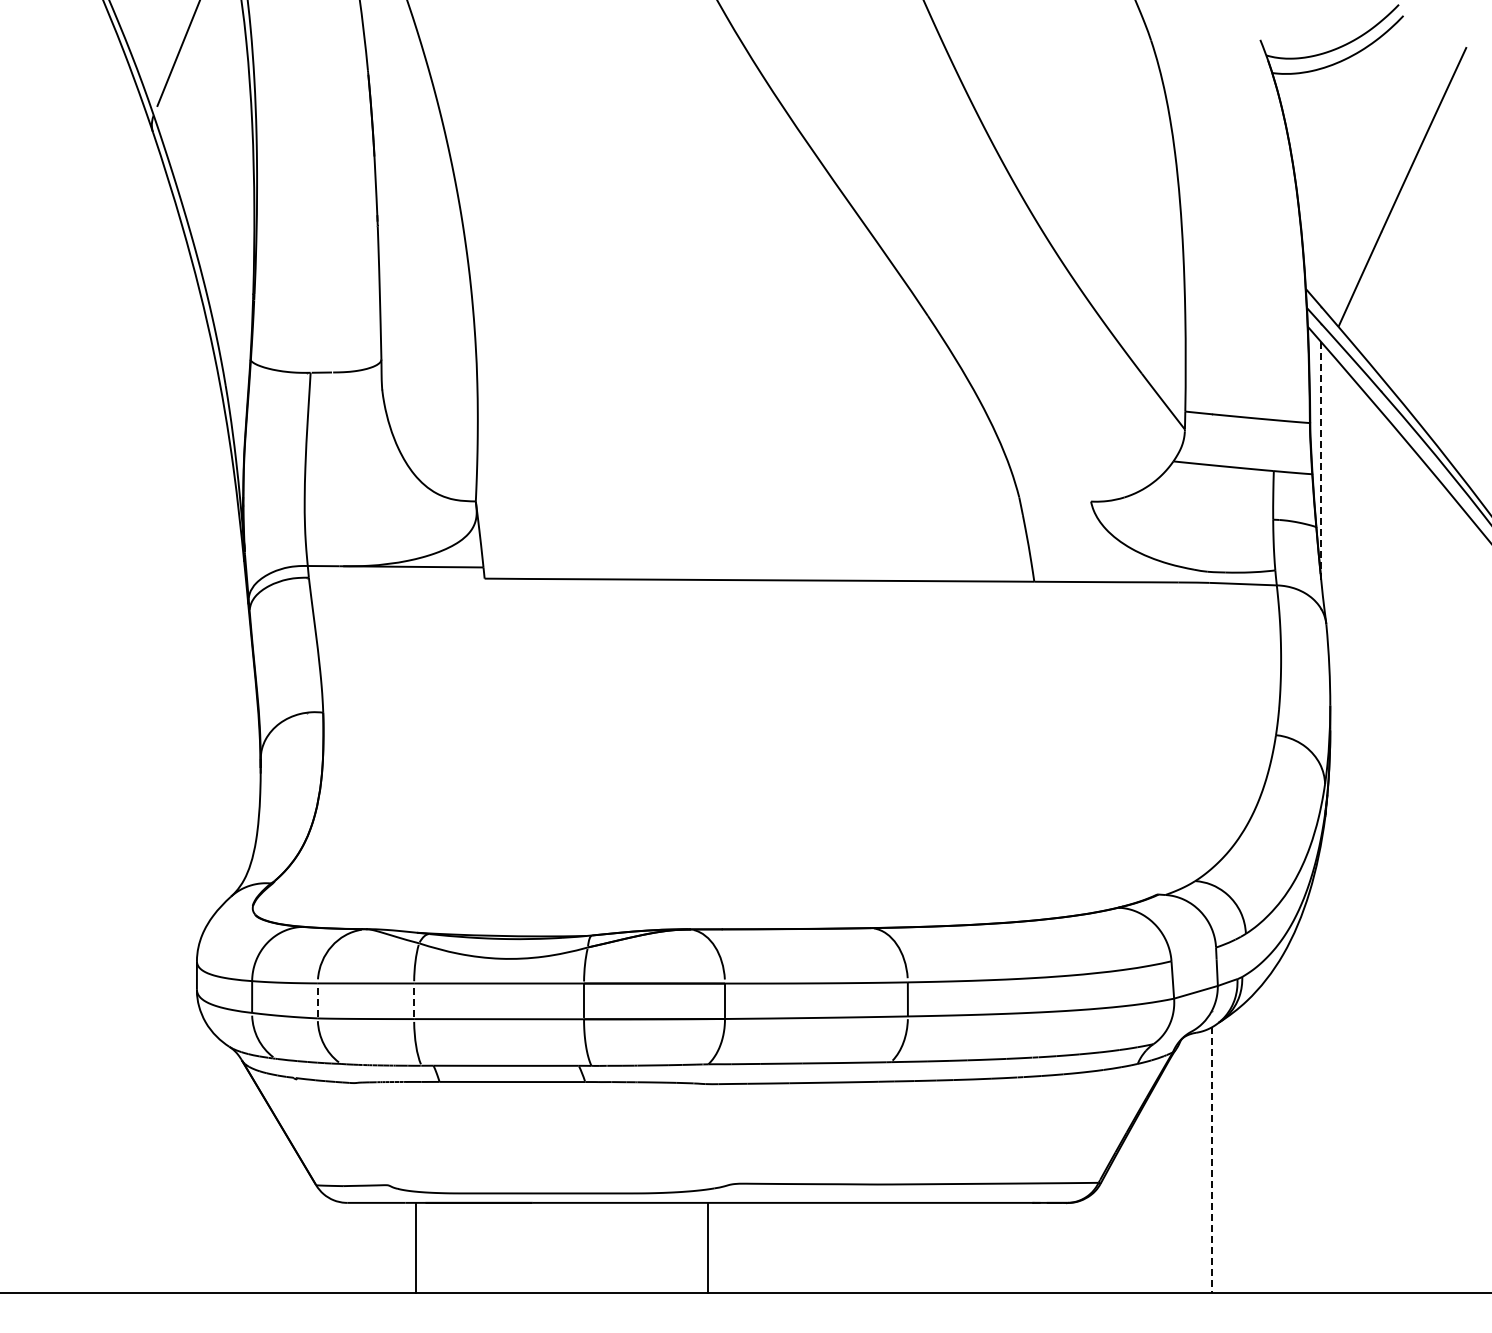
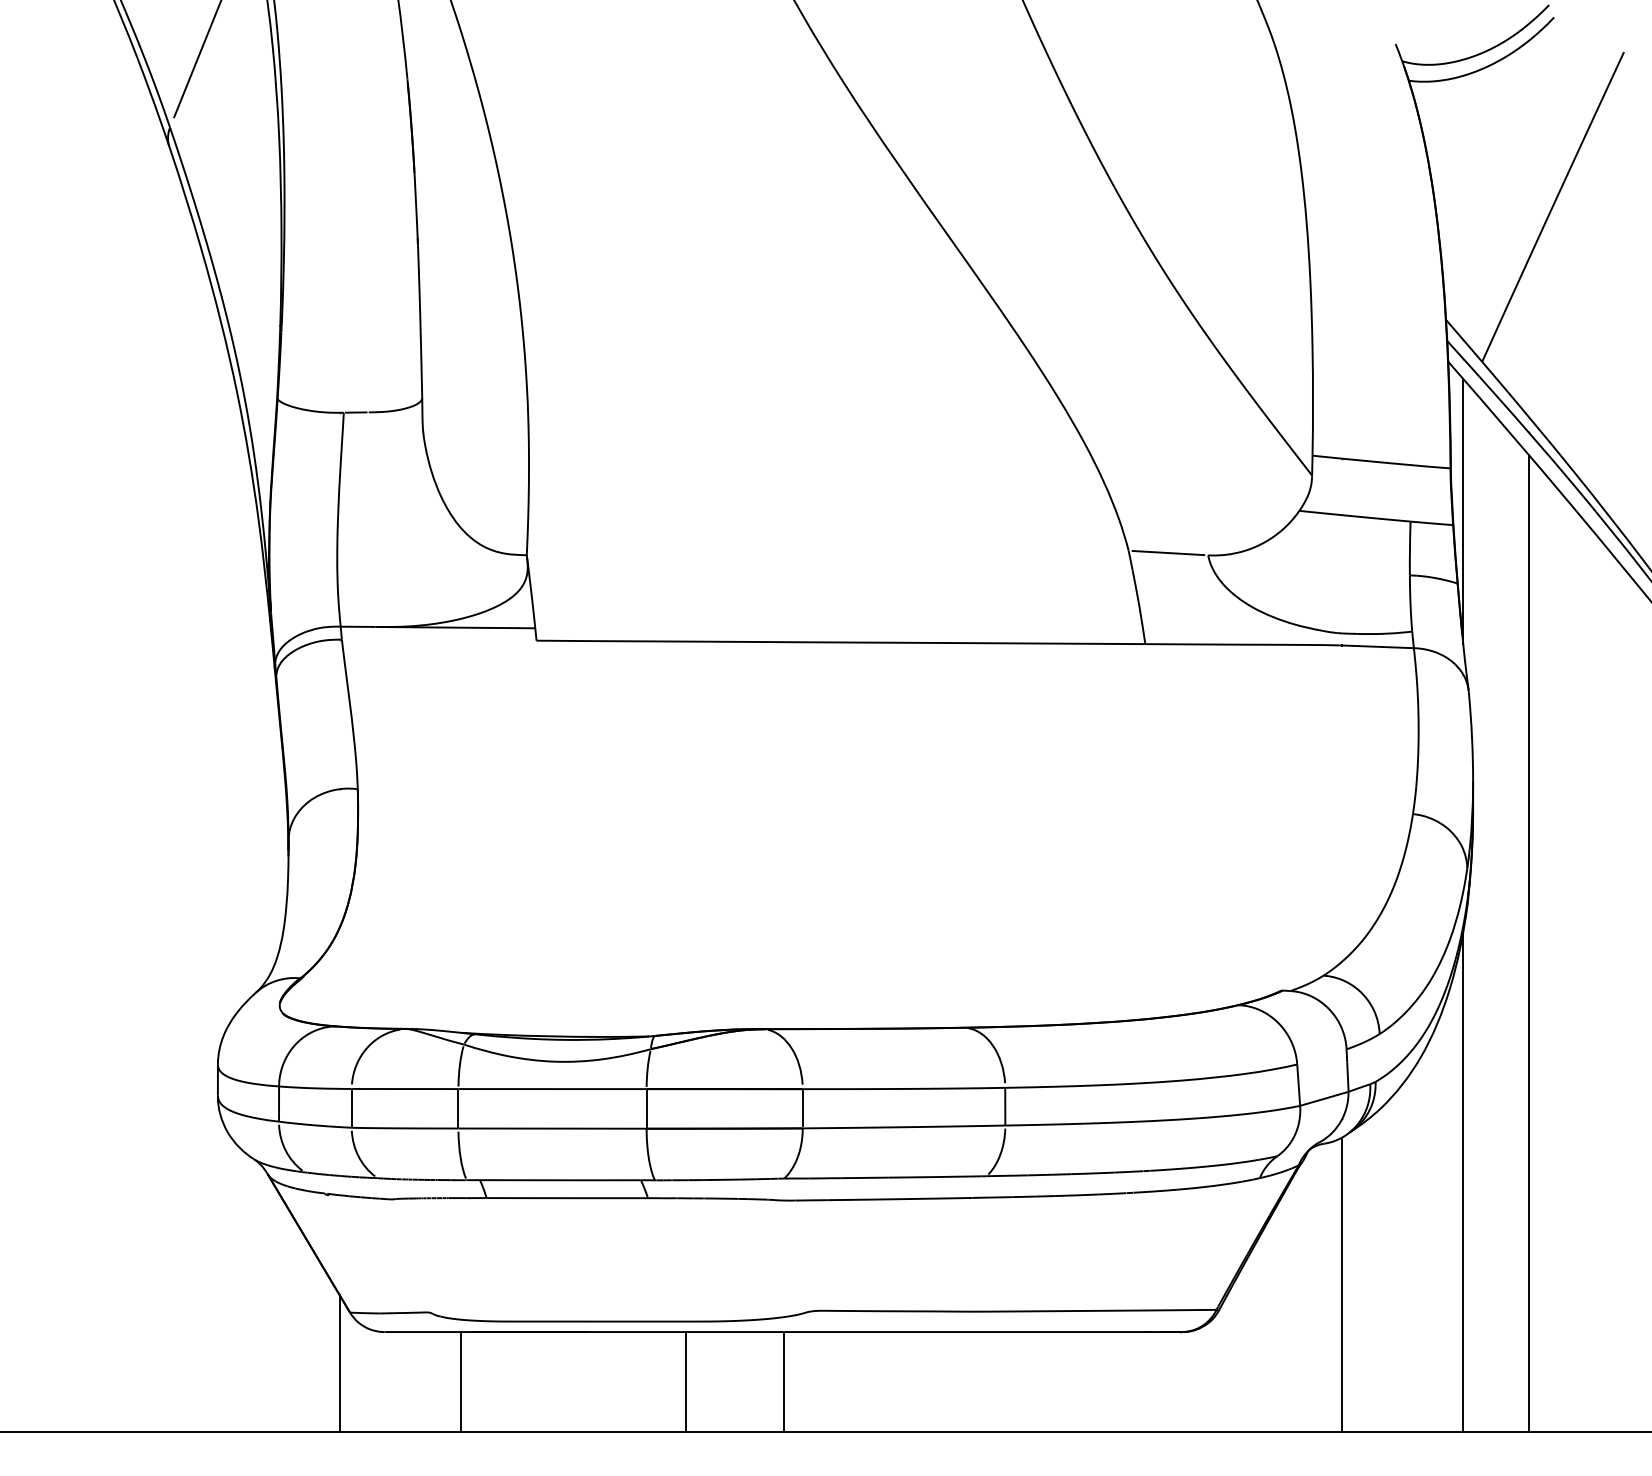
line: (1321, 462) -> (1463, 512), dashed -> solid
line: (1054, 499) -> (1167, 553), added
line: (1380, 851) -> (1528, 942), added
line: (317, 1000) -> (351, 1107), dashed -> solid
line: (414, 1000) -> (458, 1107), dashed -> solid
line: (1321, 1067) -> (1463, 1182), added
line: (1211, 1160) -> (1341, 1285), dashed -> solid
line: (306, 1231) -> (339, 1363), added
line: (620, 1247) -> (687, 1381), added

